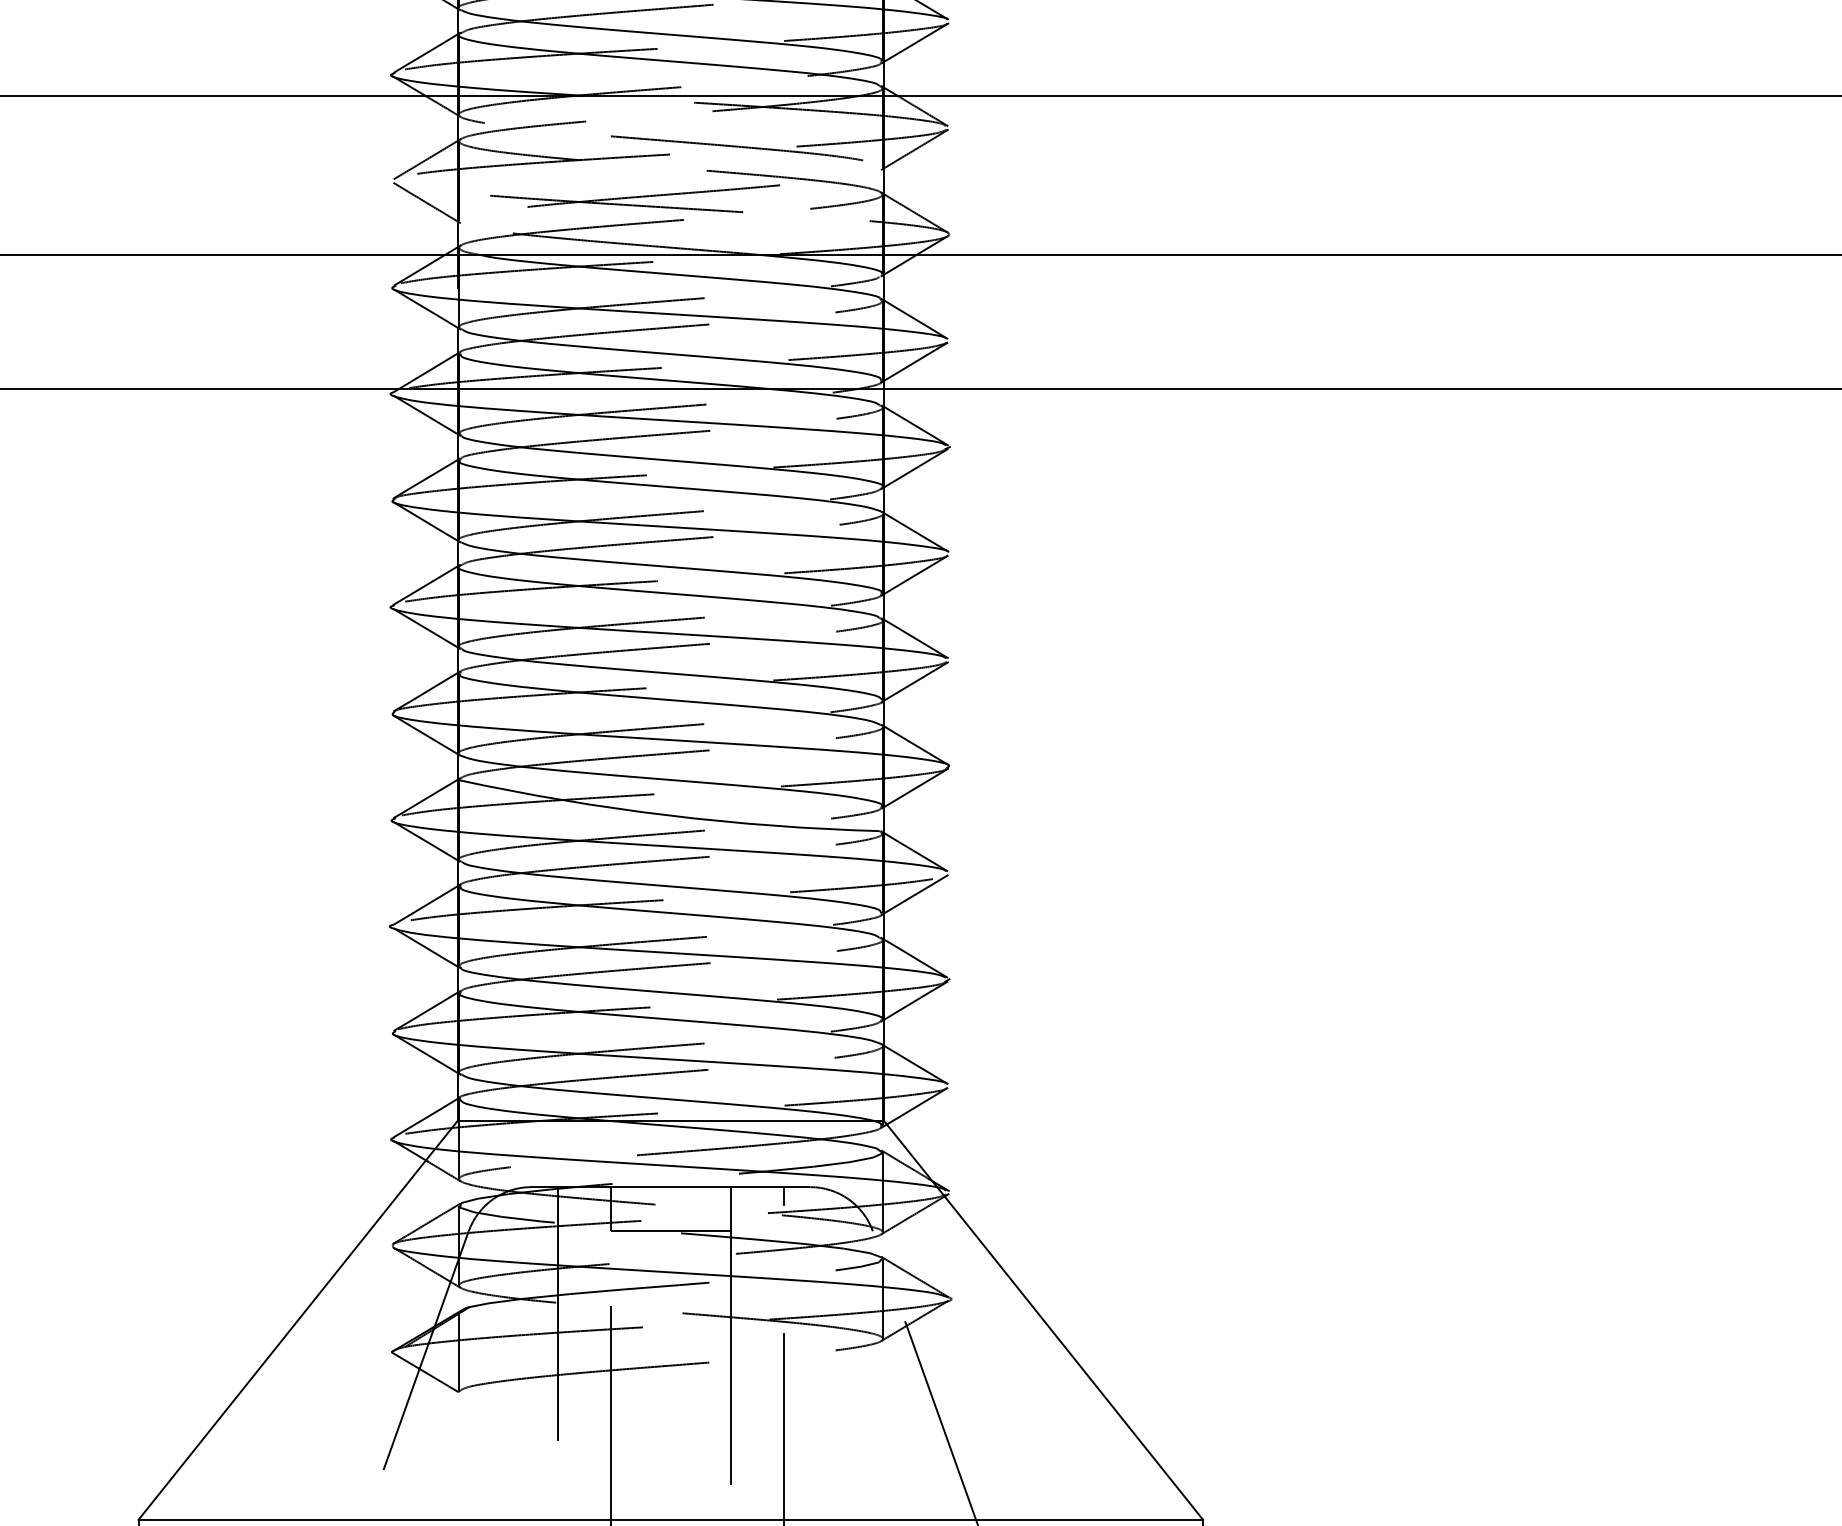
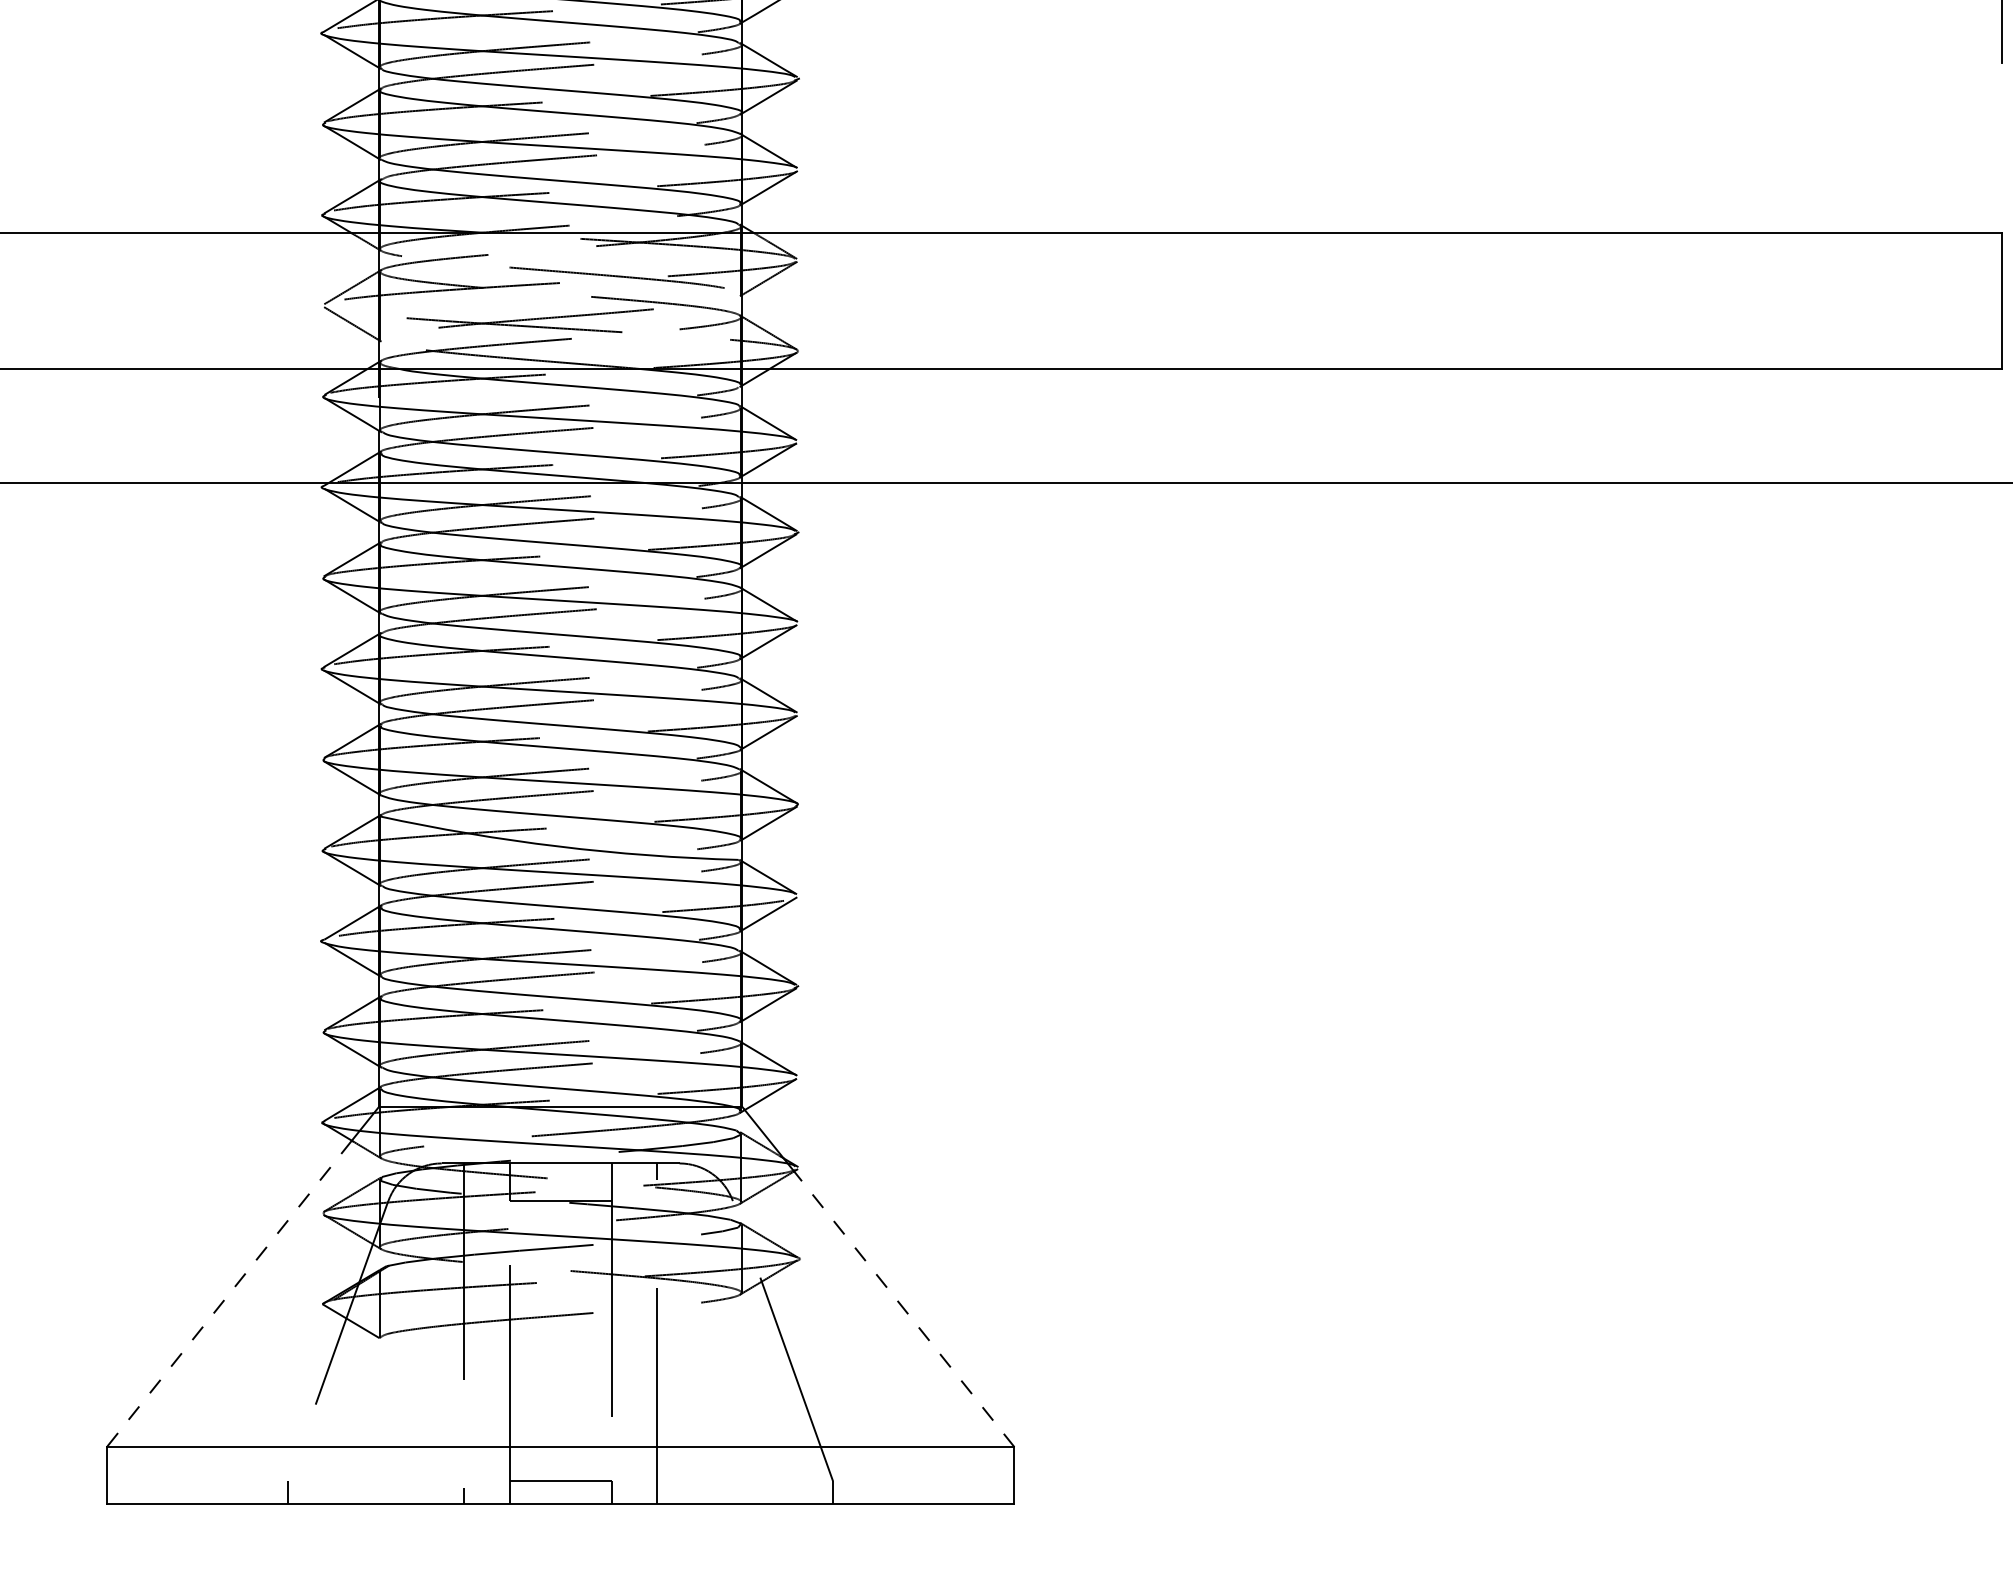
line: (282, 1340) -> (229, 1294), solid -> dashed
line: (1074, 1358) -> (904, 1309), solid -> dashed

